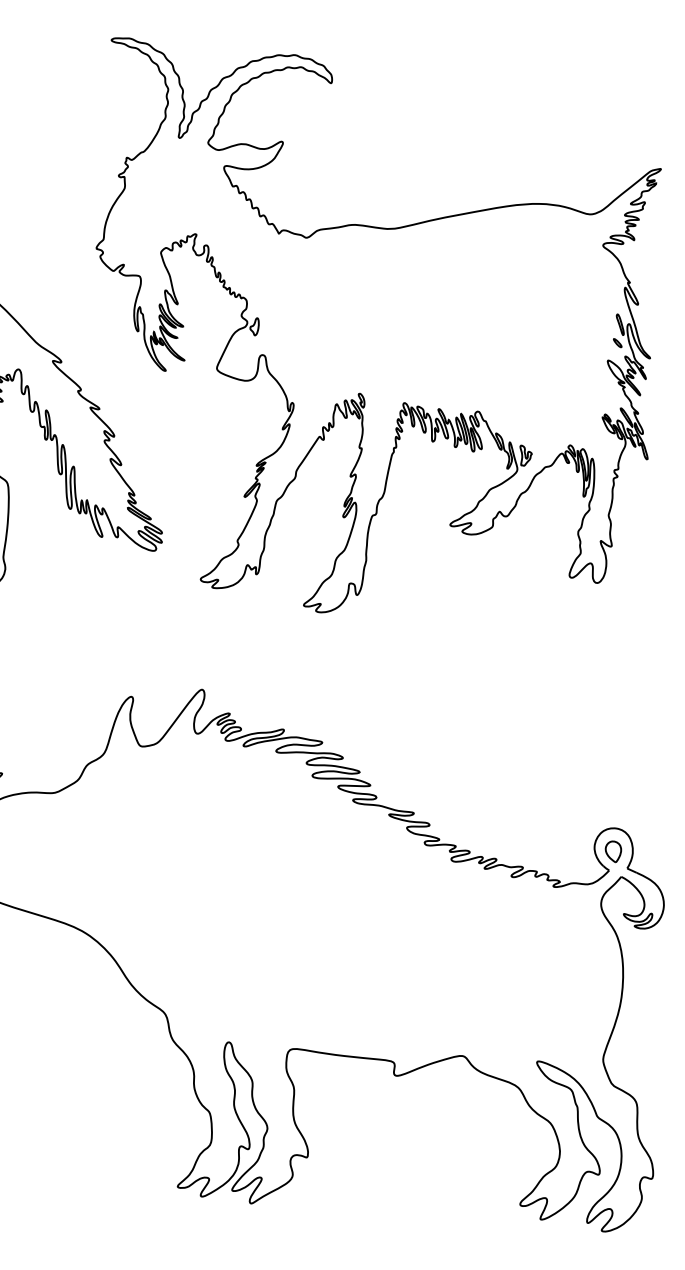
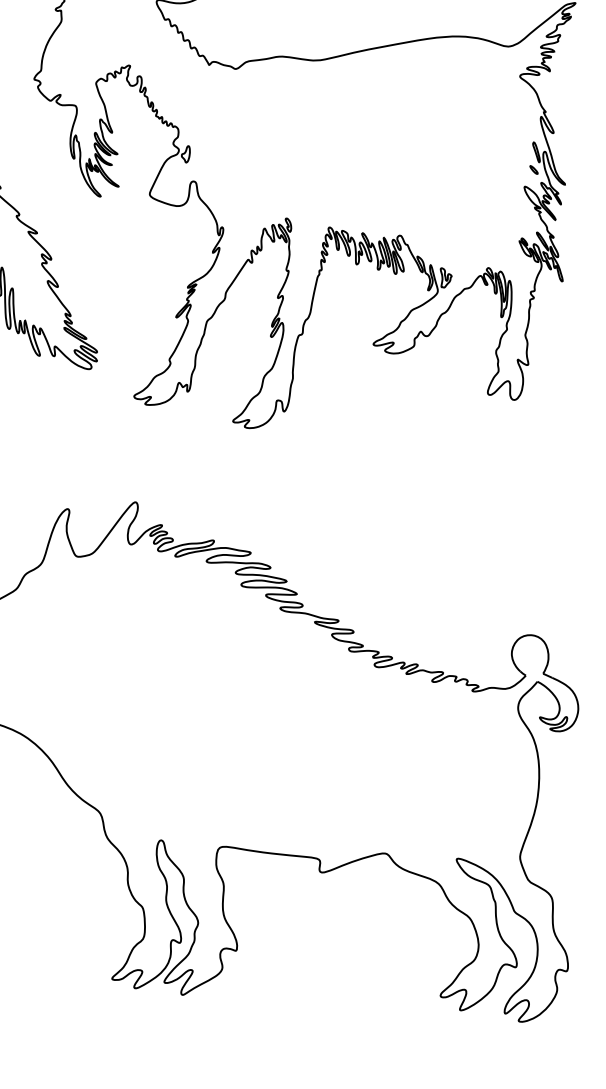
part: (613, 851) -> (529, 657), removed

